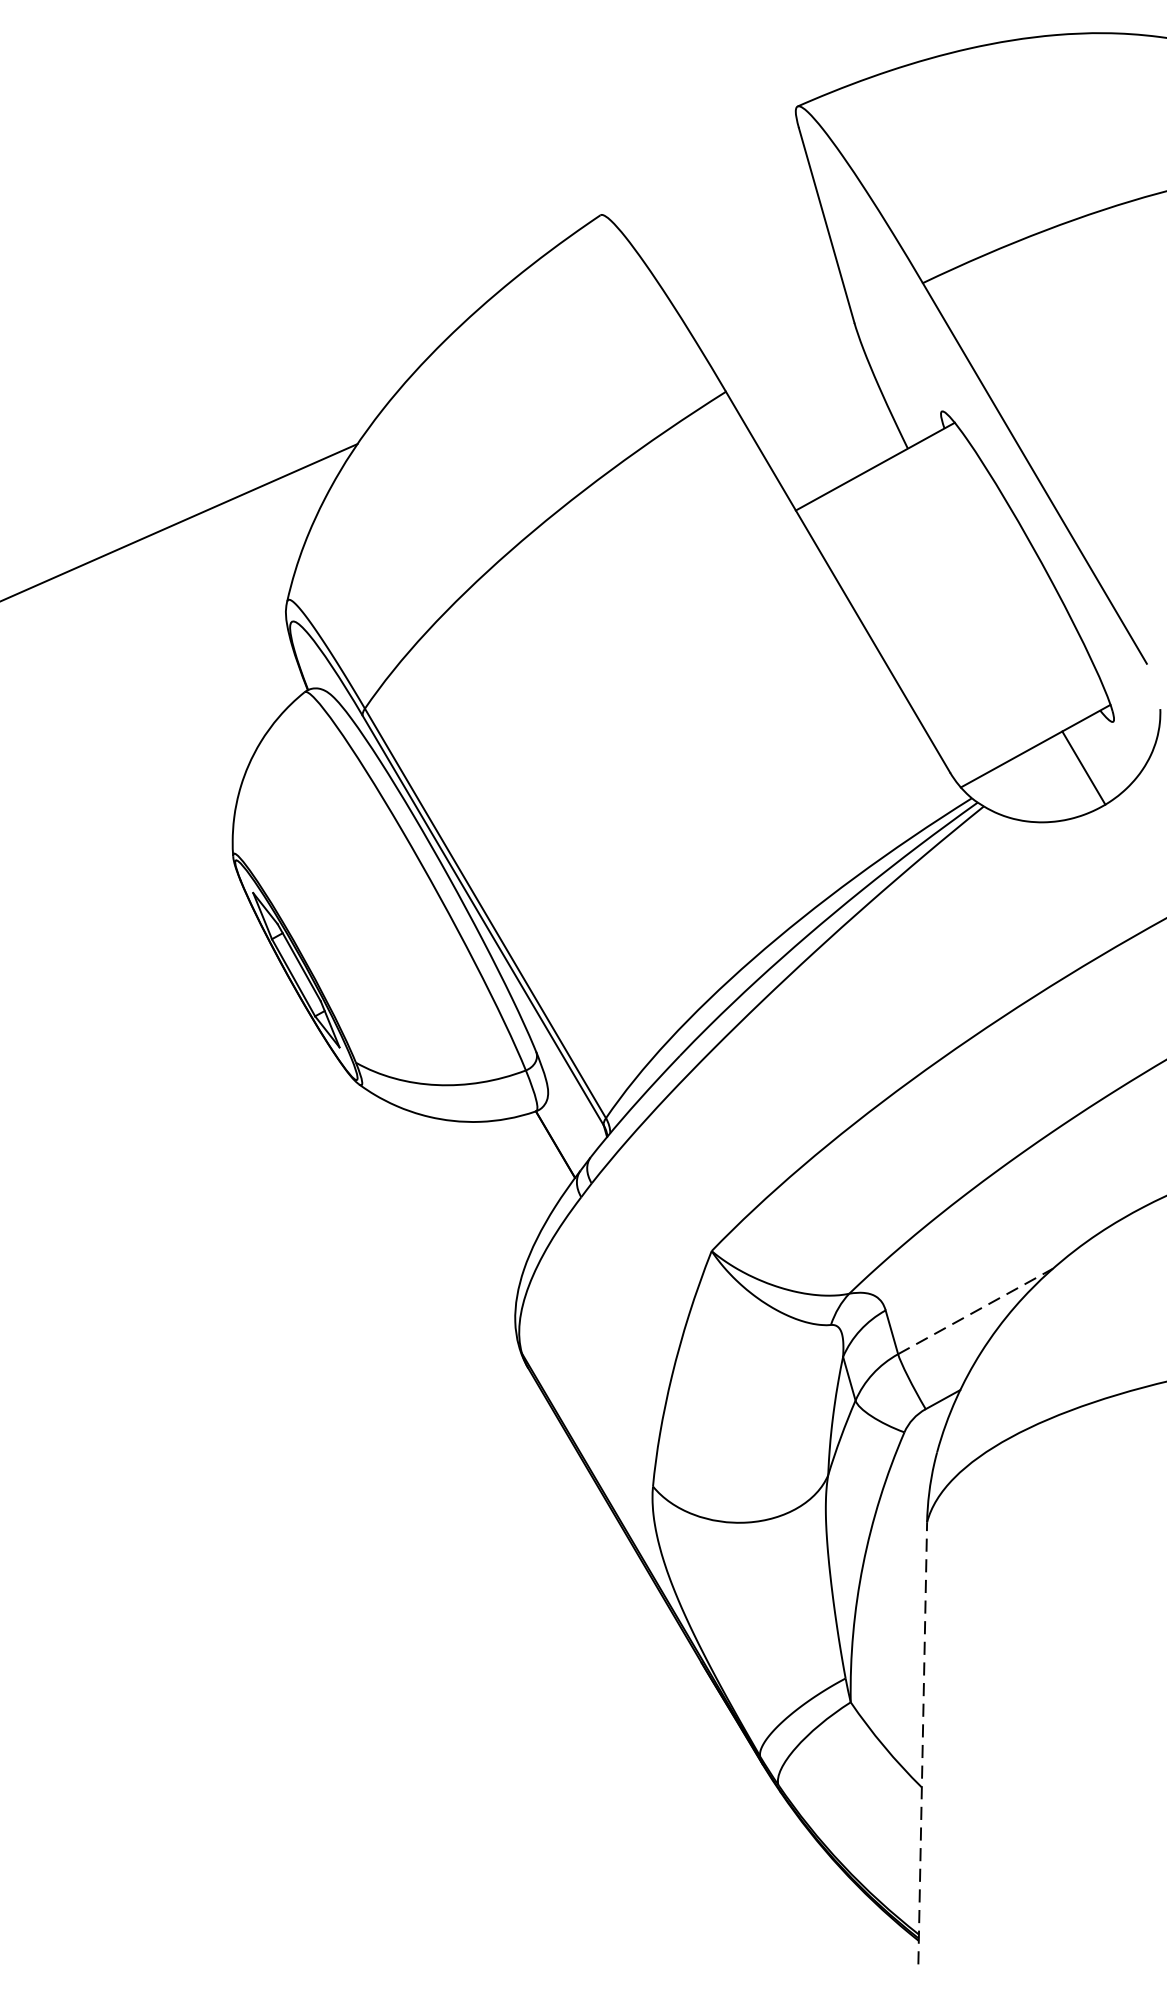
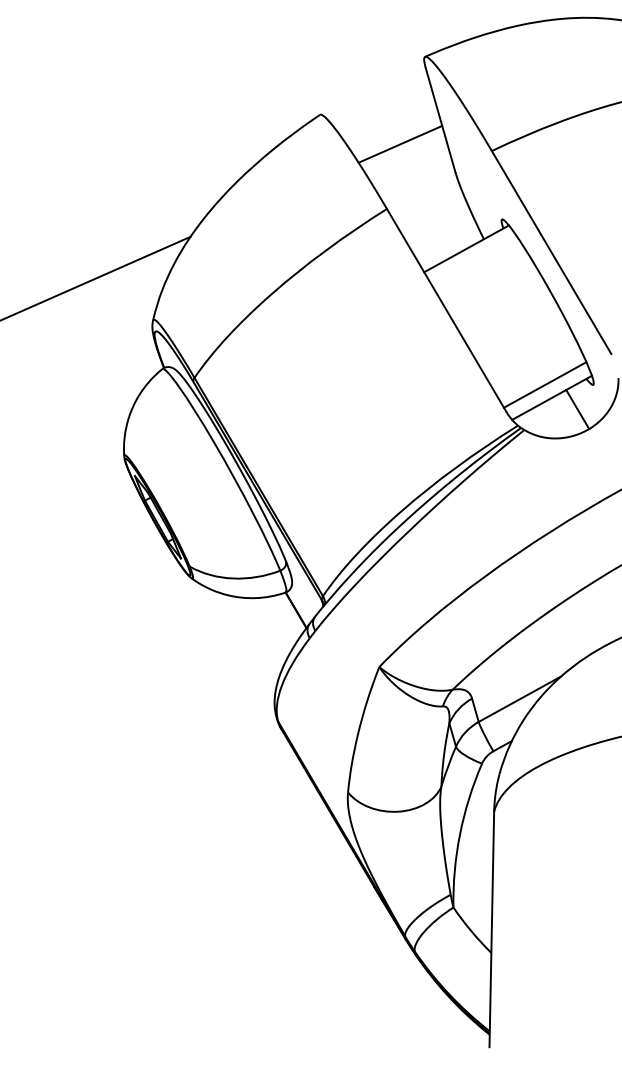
line: (751, 268) -> (400, 143), added
line: (1021, 721) -> (544, 384), added
line: (976, 1310) -> (520, 698), dashed -> solid
line: (922, 1743) -> (491, 929), dashed -> solid

